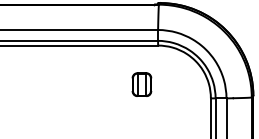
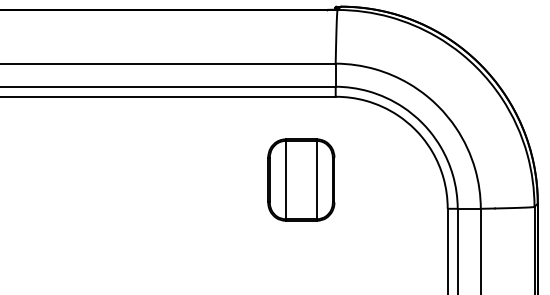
part: (141, 84) -> (300, 179), size x1.67

